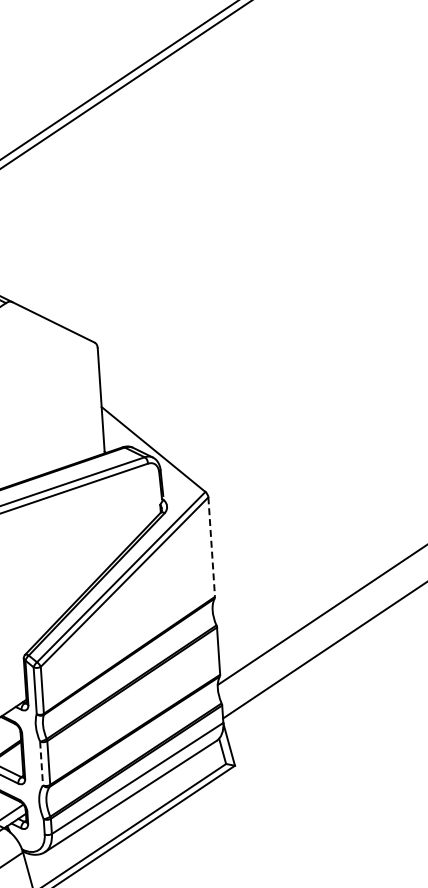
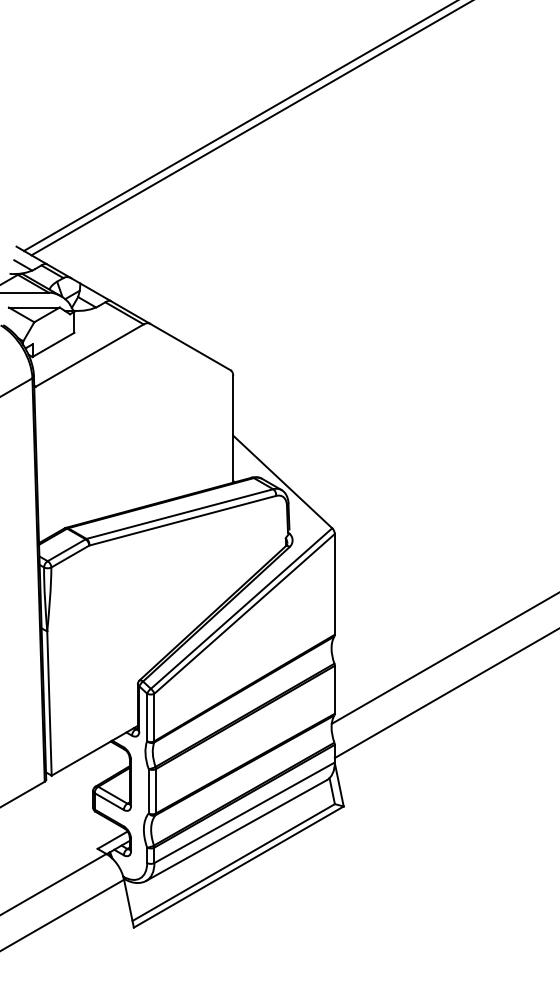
line: (211, 547) -> (334, 584), dashed -> solid
line: (41, 763) -> (148, 791), dashed -> solid

